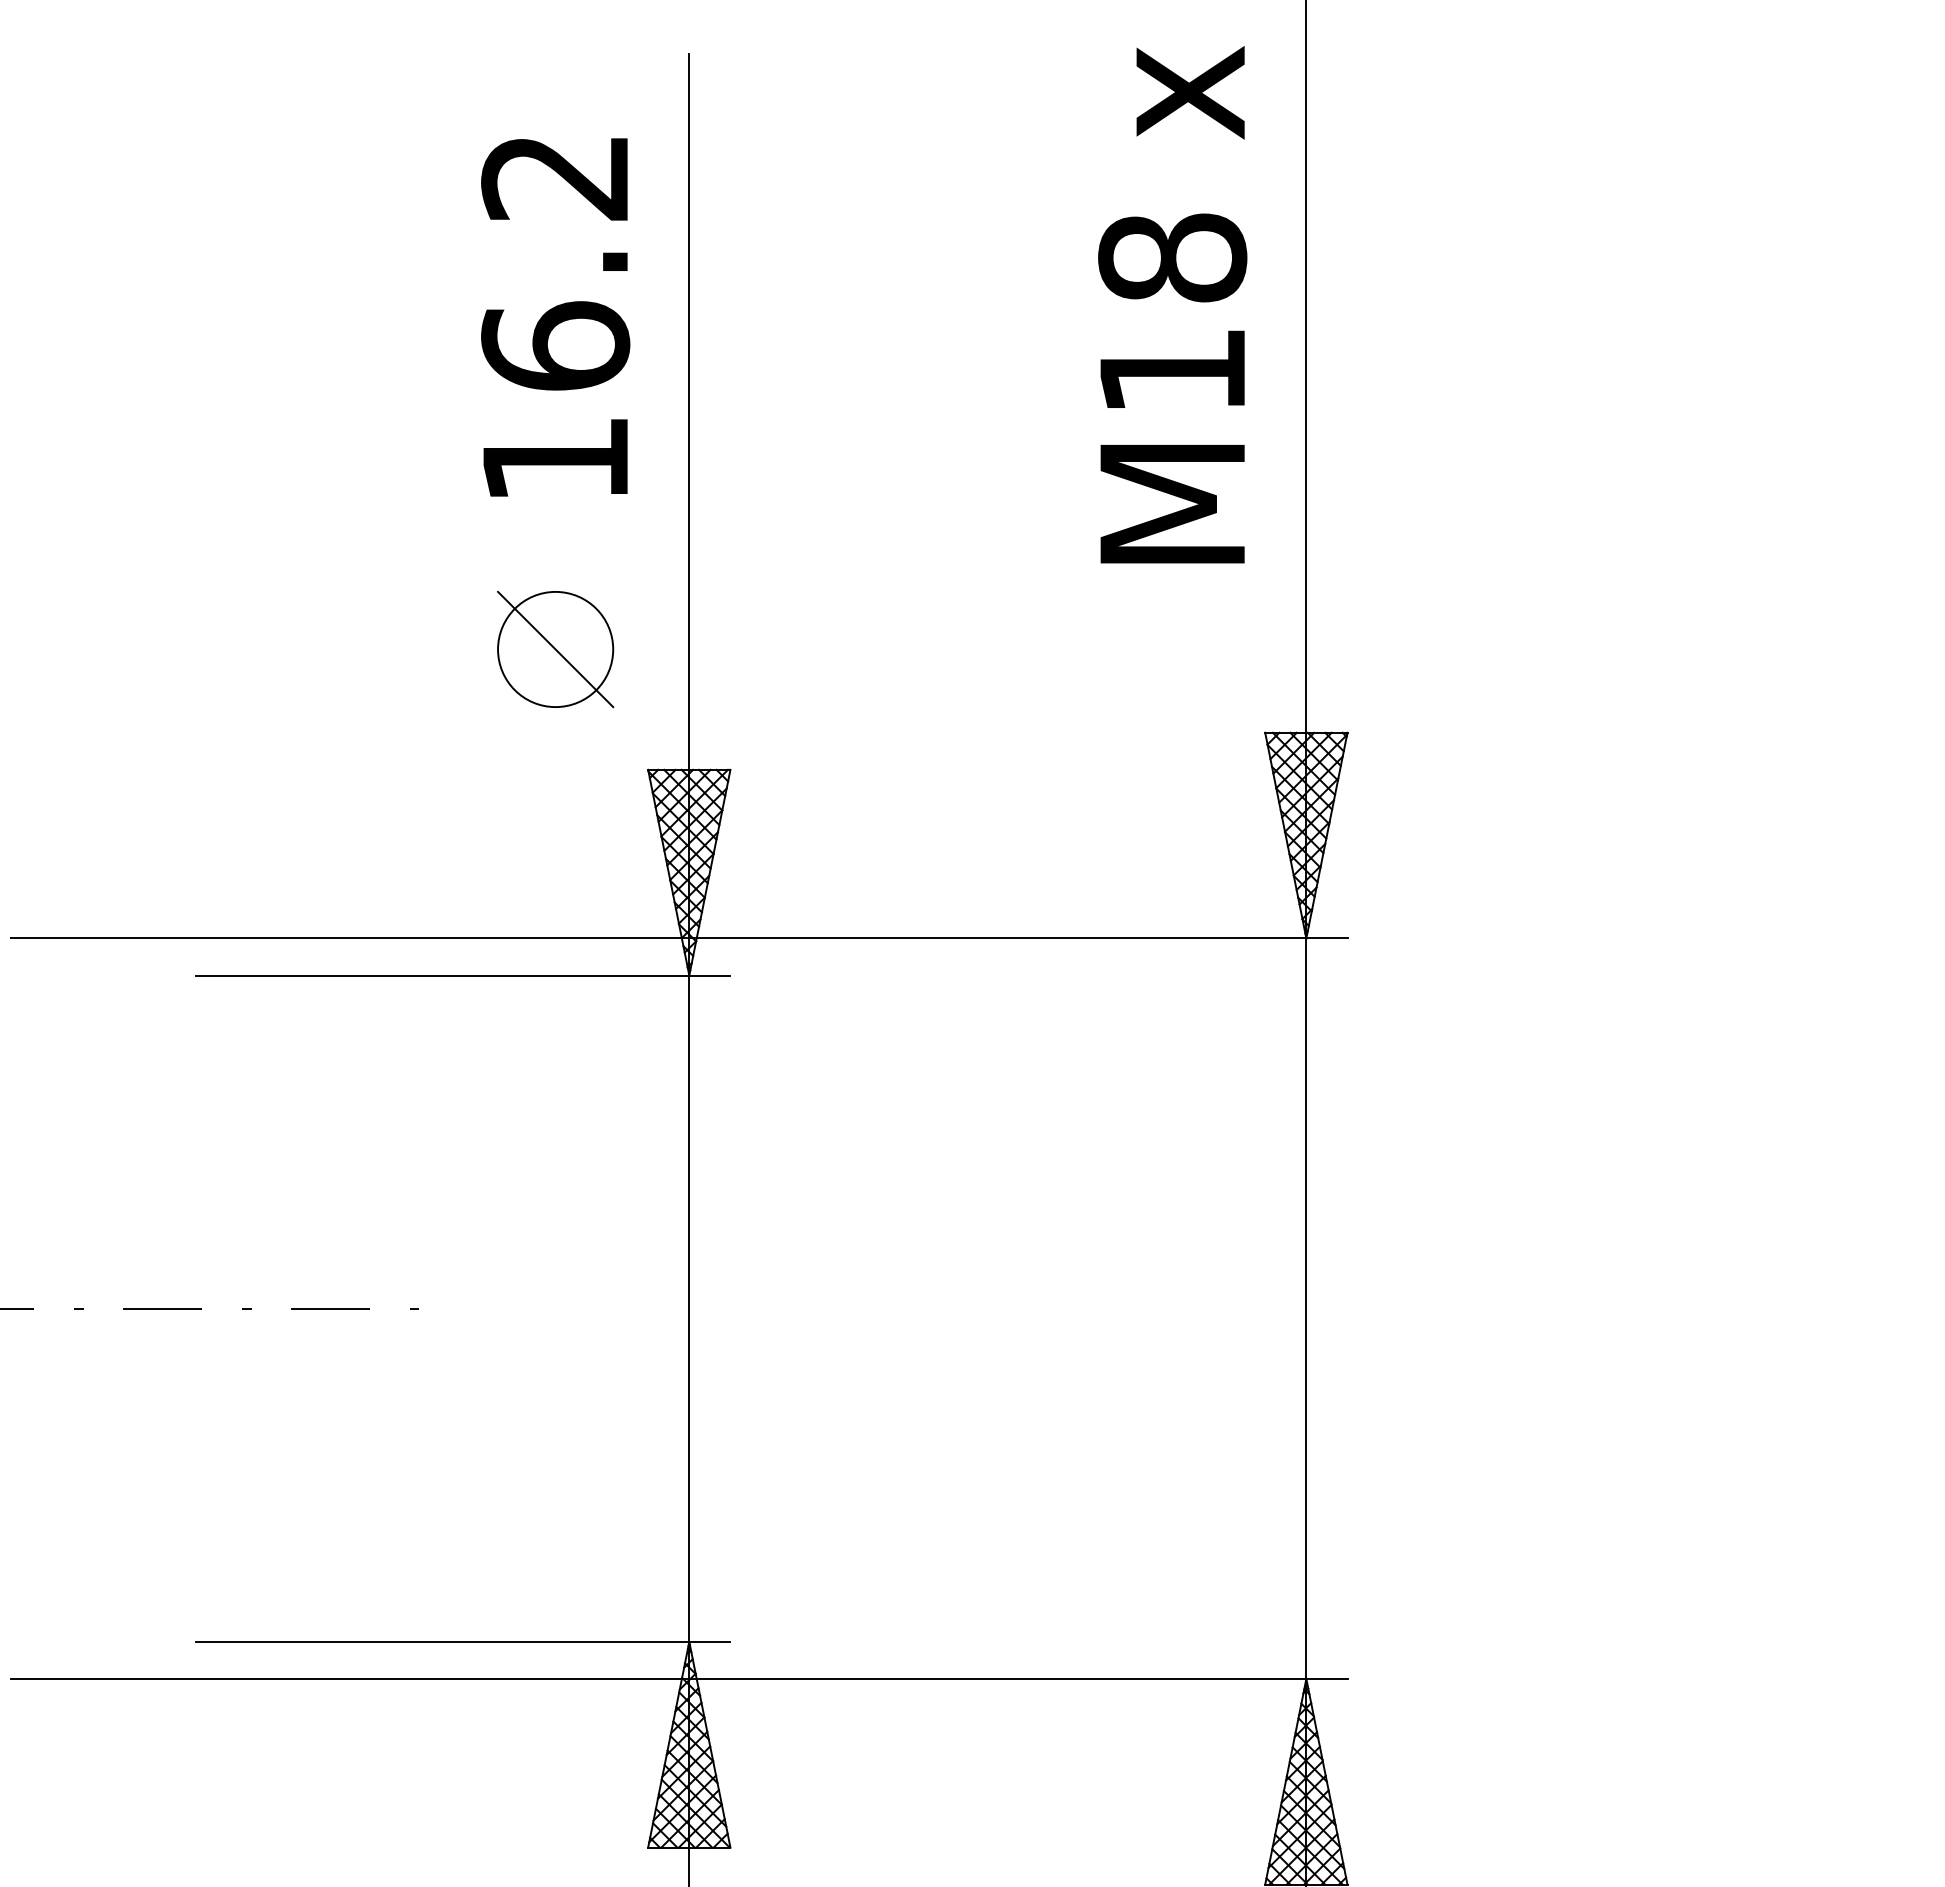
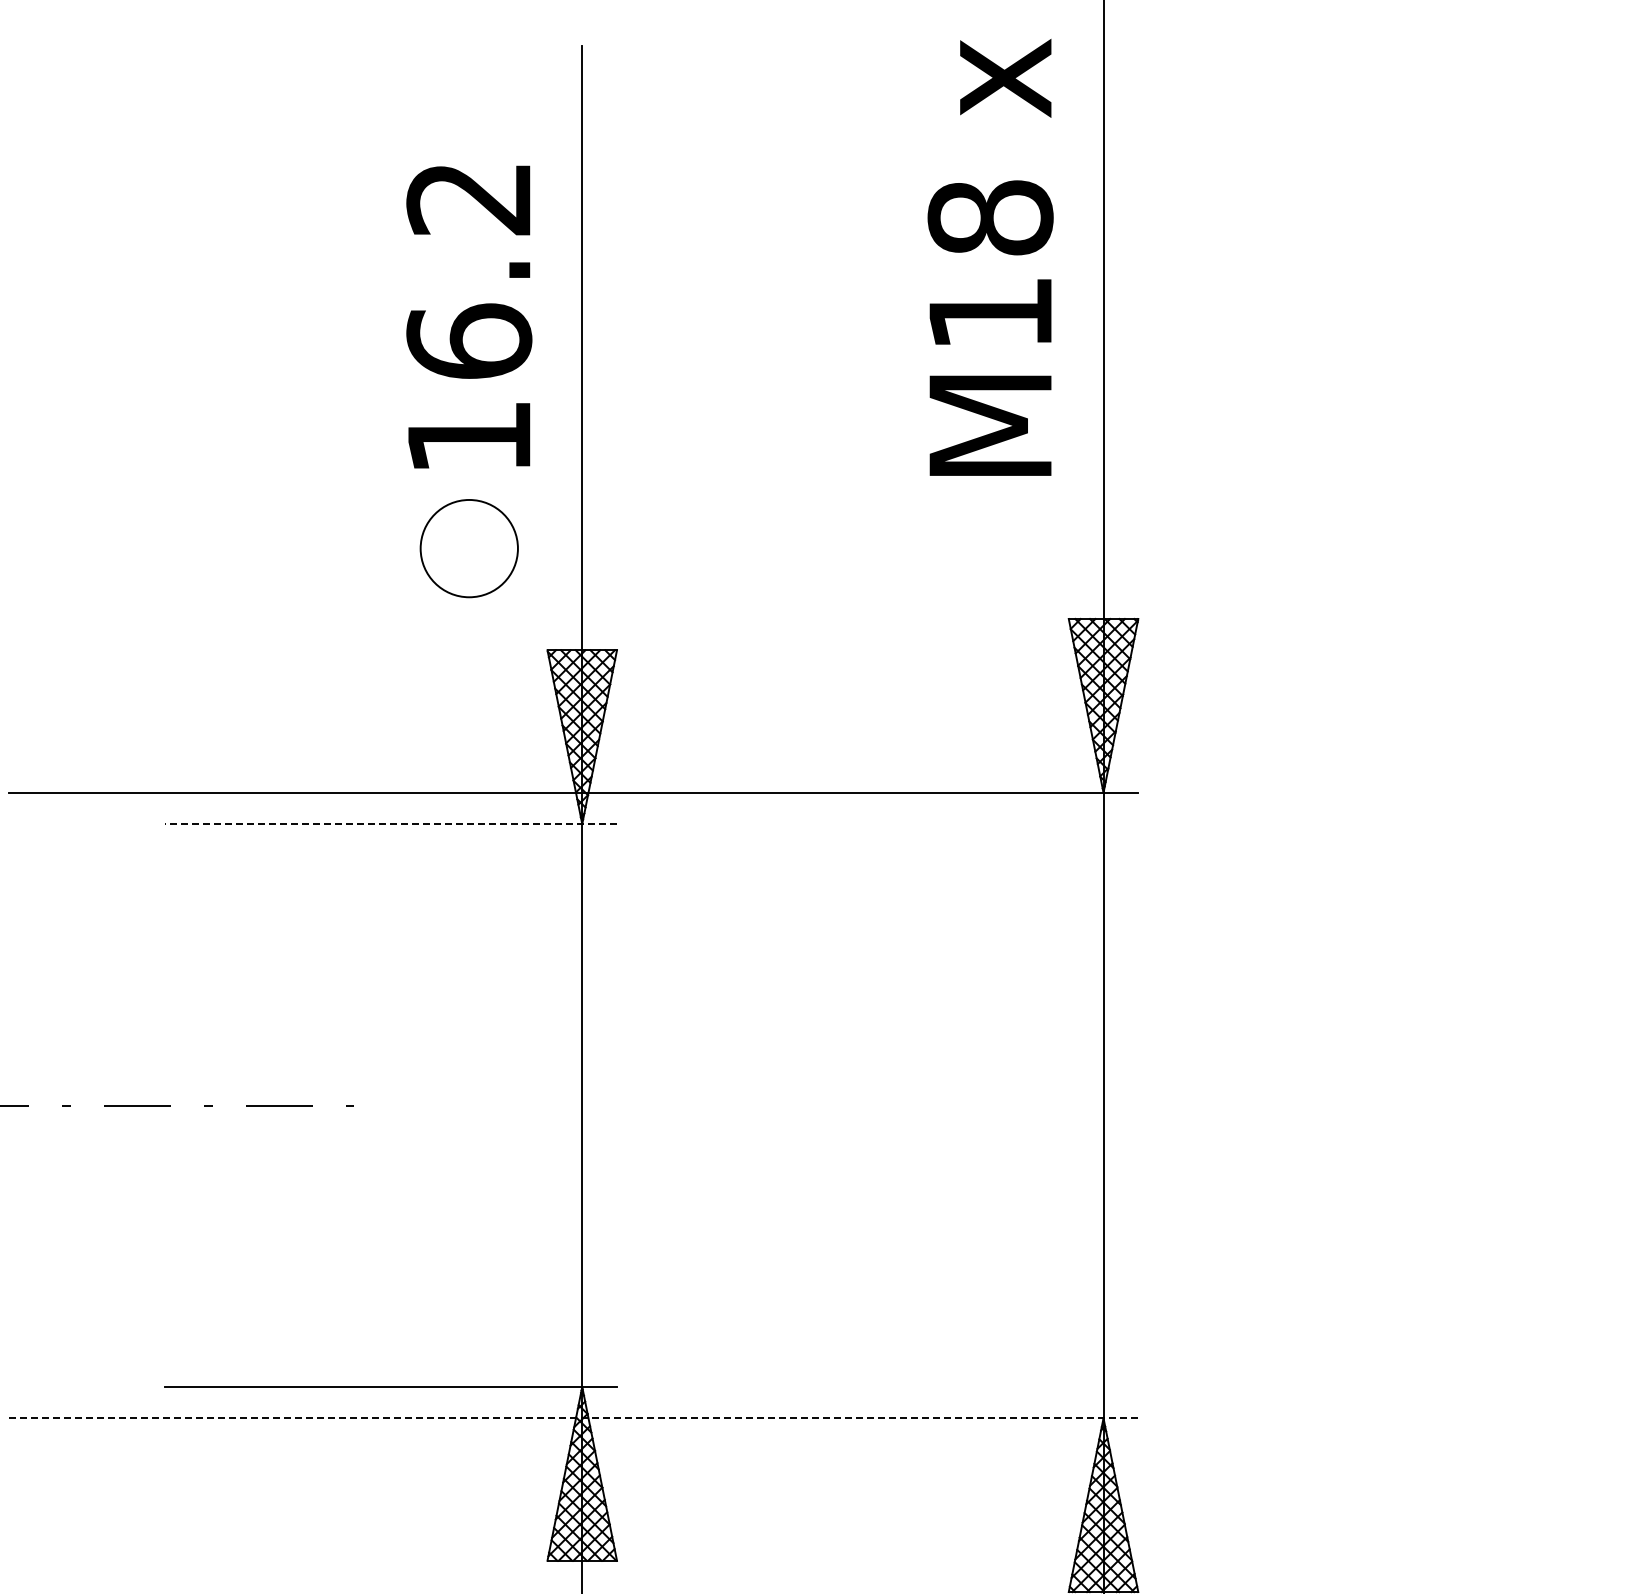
text: (555, 316) -> (469, 316), moved
line: (554, 649) -> (468, 548), removed
line: (463, 976) -> (391, 824), solid -> dashed
line: (678, 1679) -> (573, 1418), solid -> dashed

